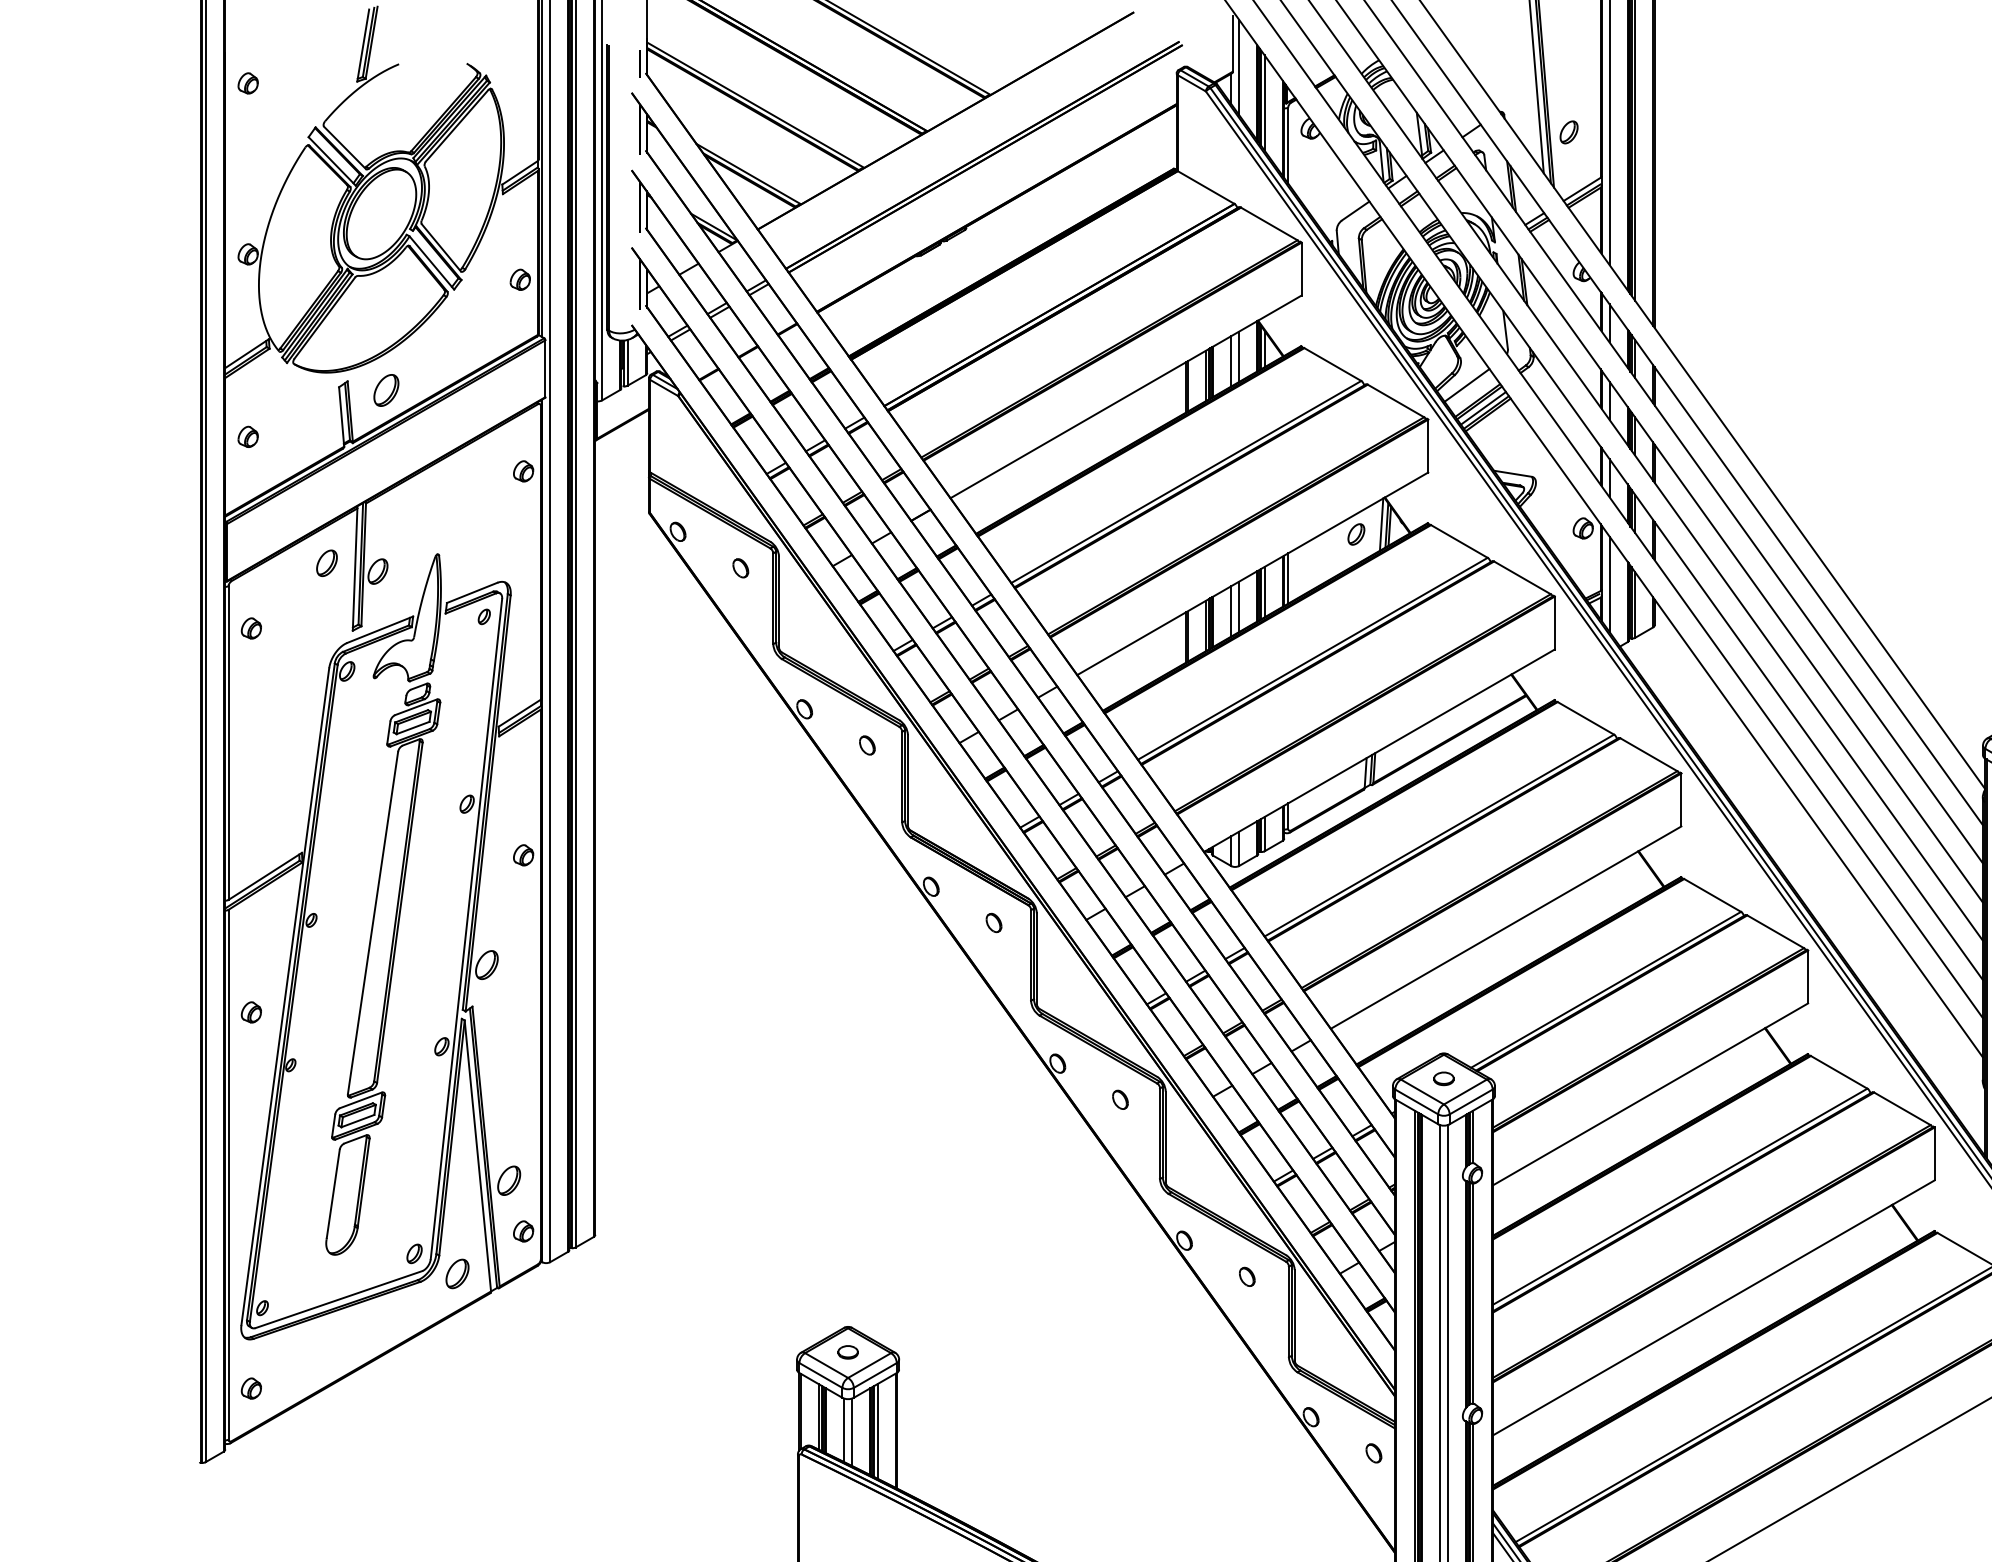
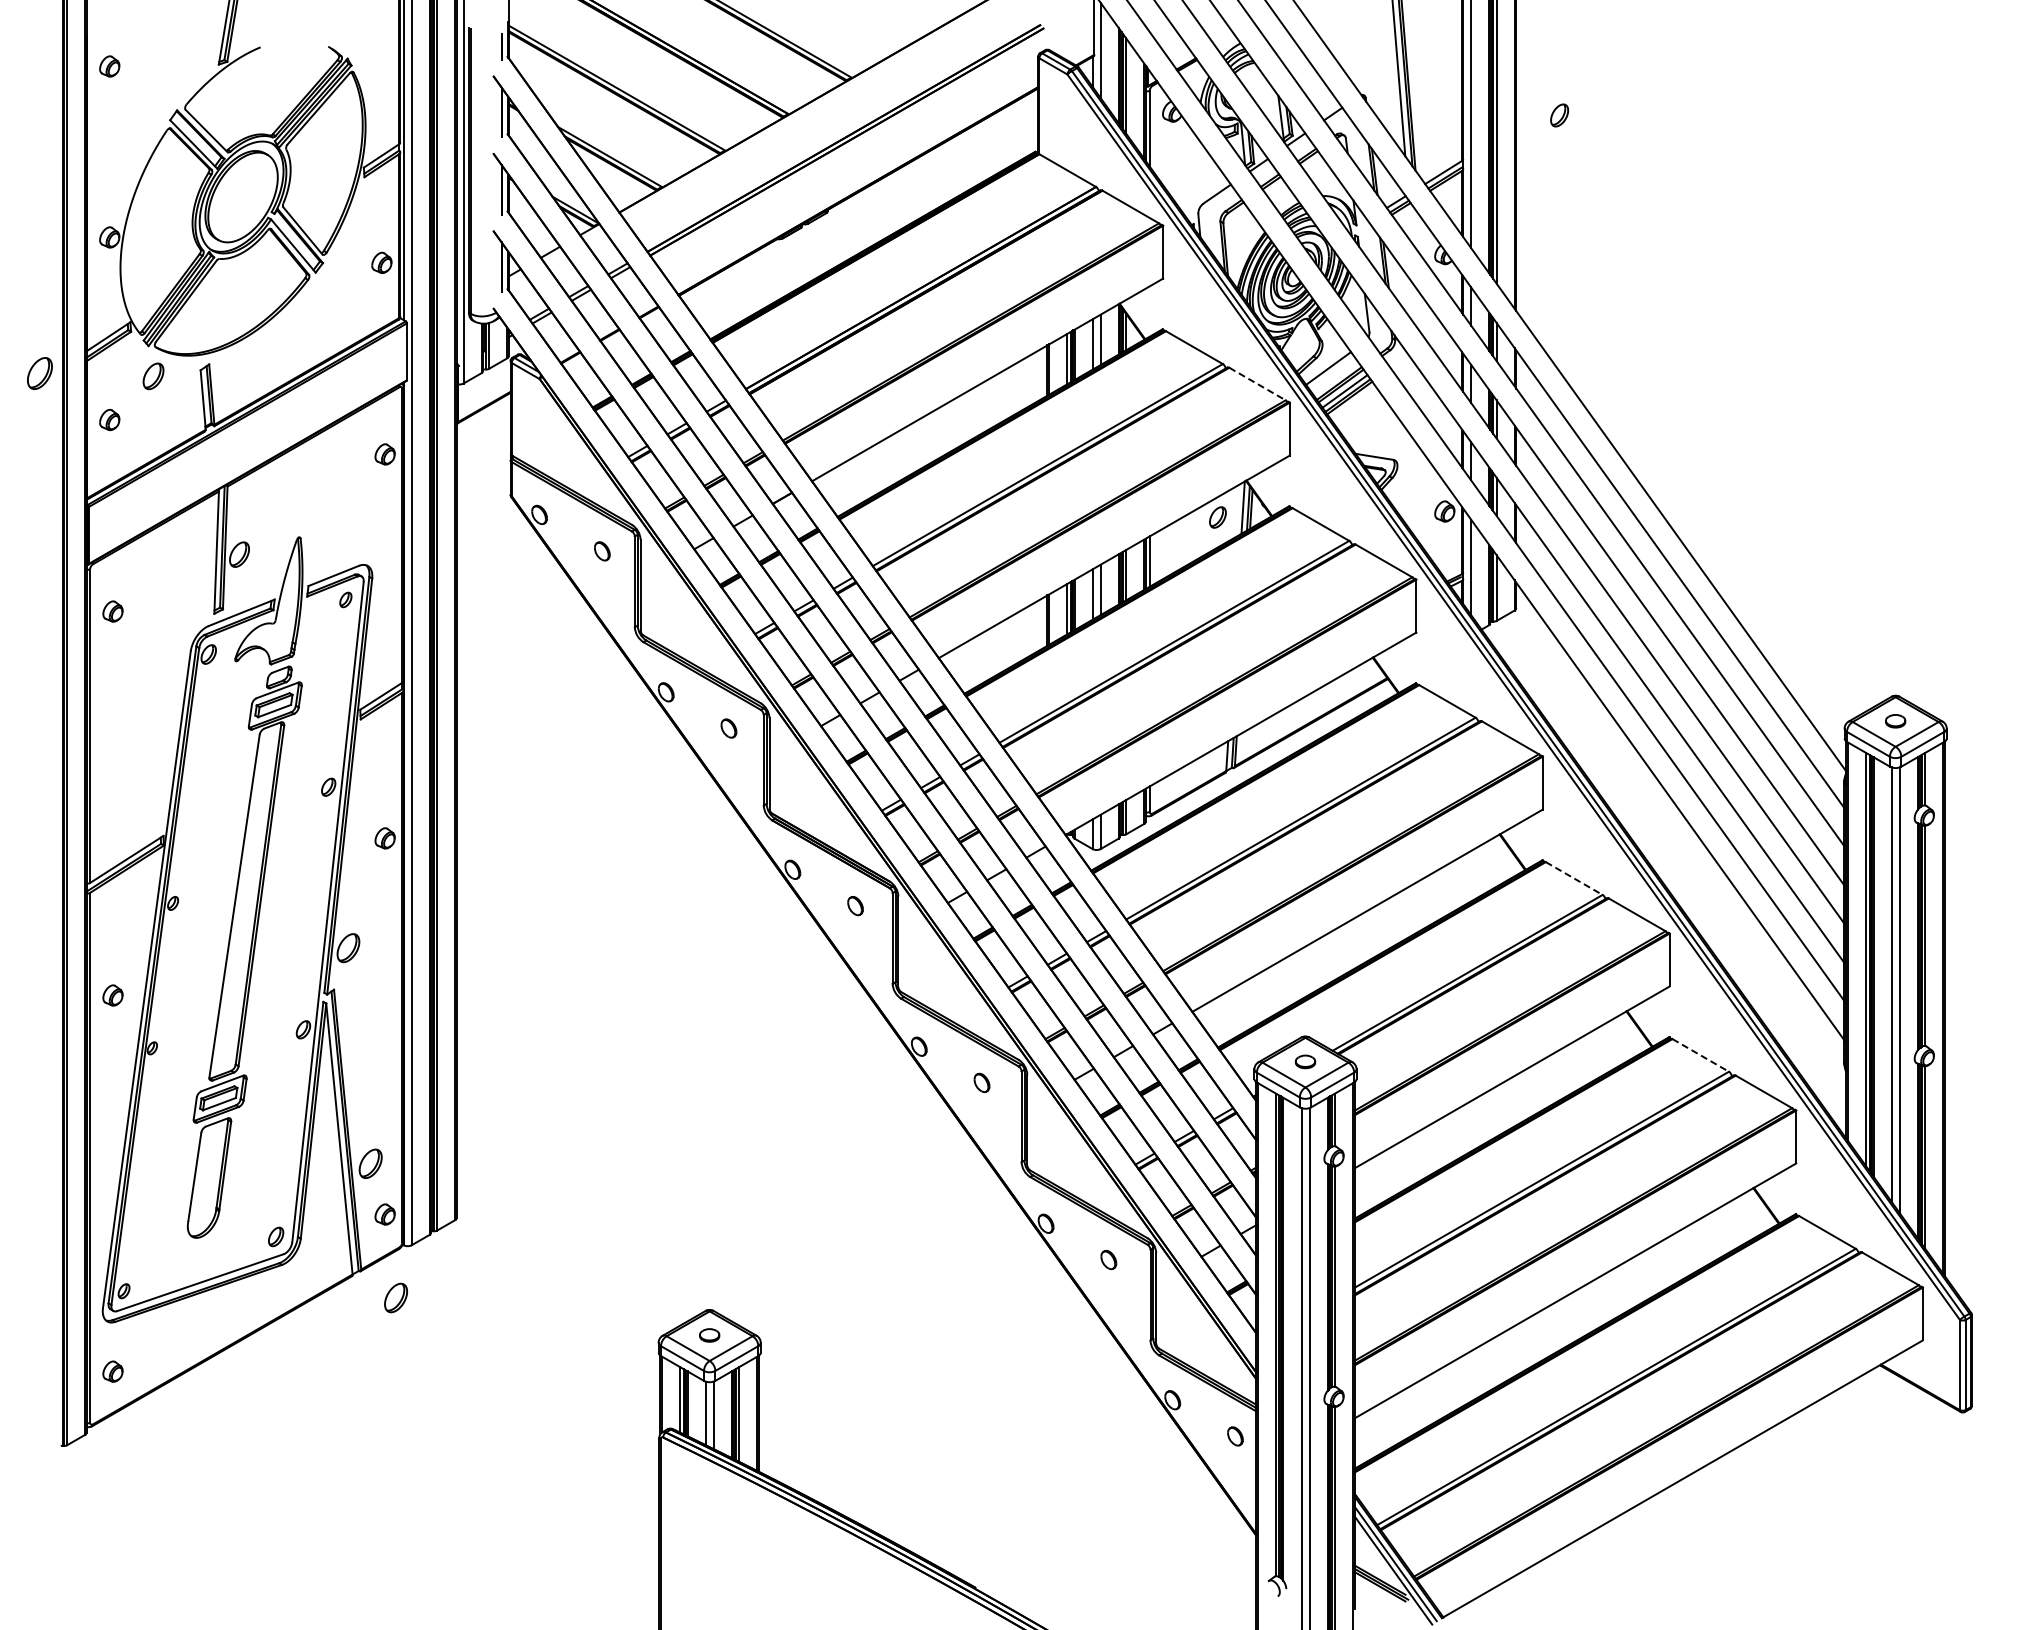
part: (1568, 132) -> (1559, 115), moved
part: (385, 390) -> (39, 373), moved
line: (1395, 401) -> (1257, 384), solid -> dashed
part: (326, 563) -> (153, 376), moved
line: (1712, 895) -> (1574, 878), solid -> dashed
line: (1838, 1072) -> (1700, 1055), solid -> dashed
part: (456, 1273) -> (395, 1297), moved

